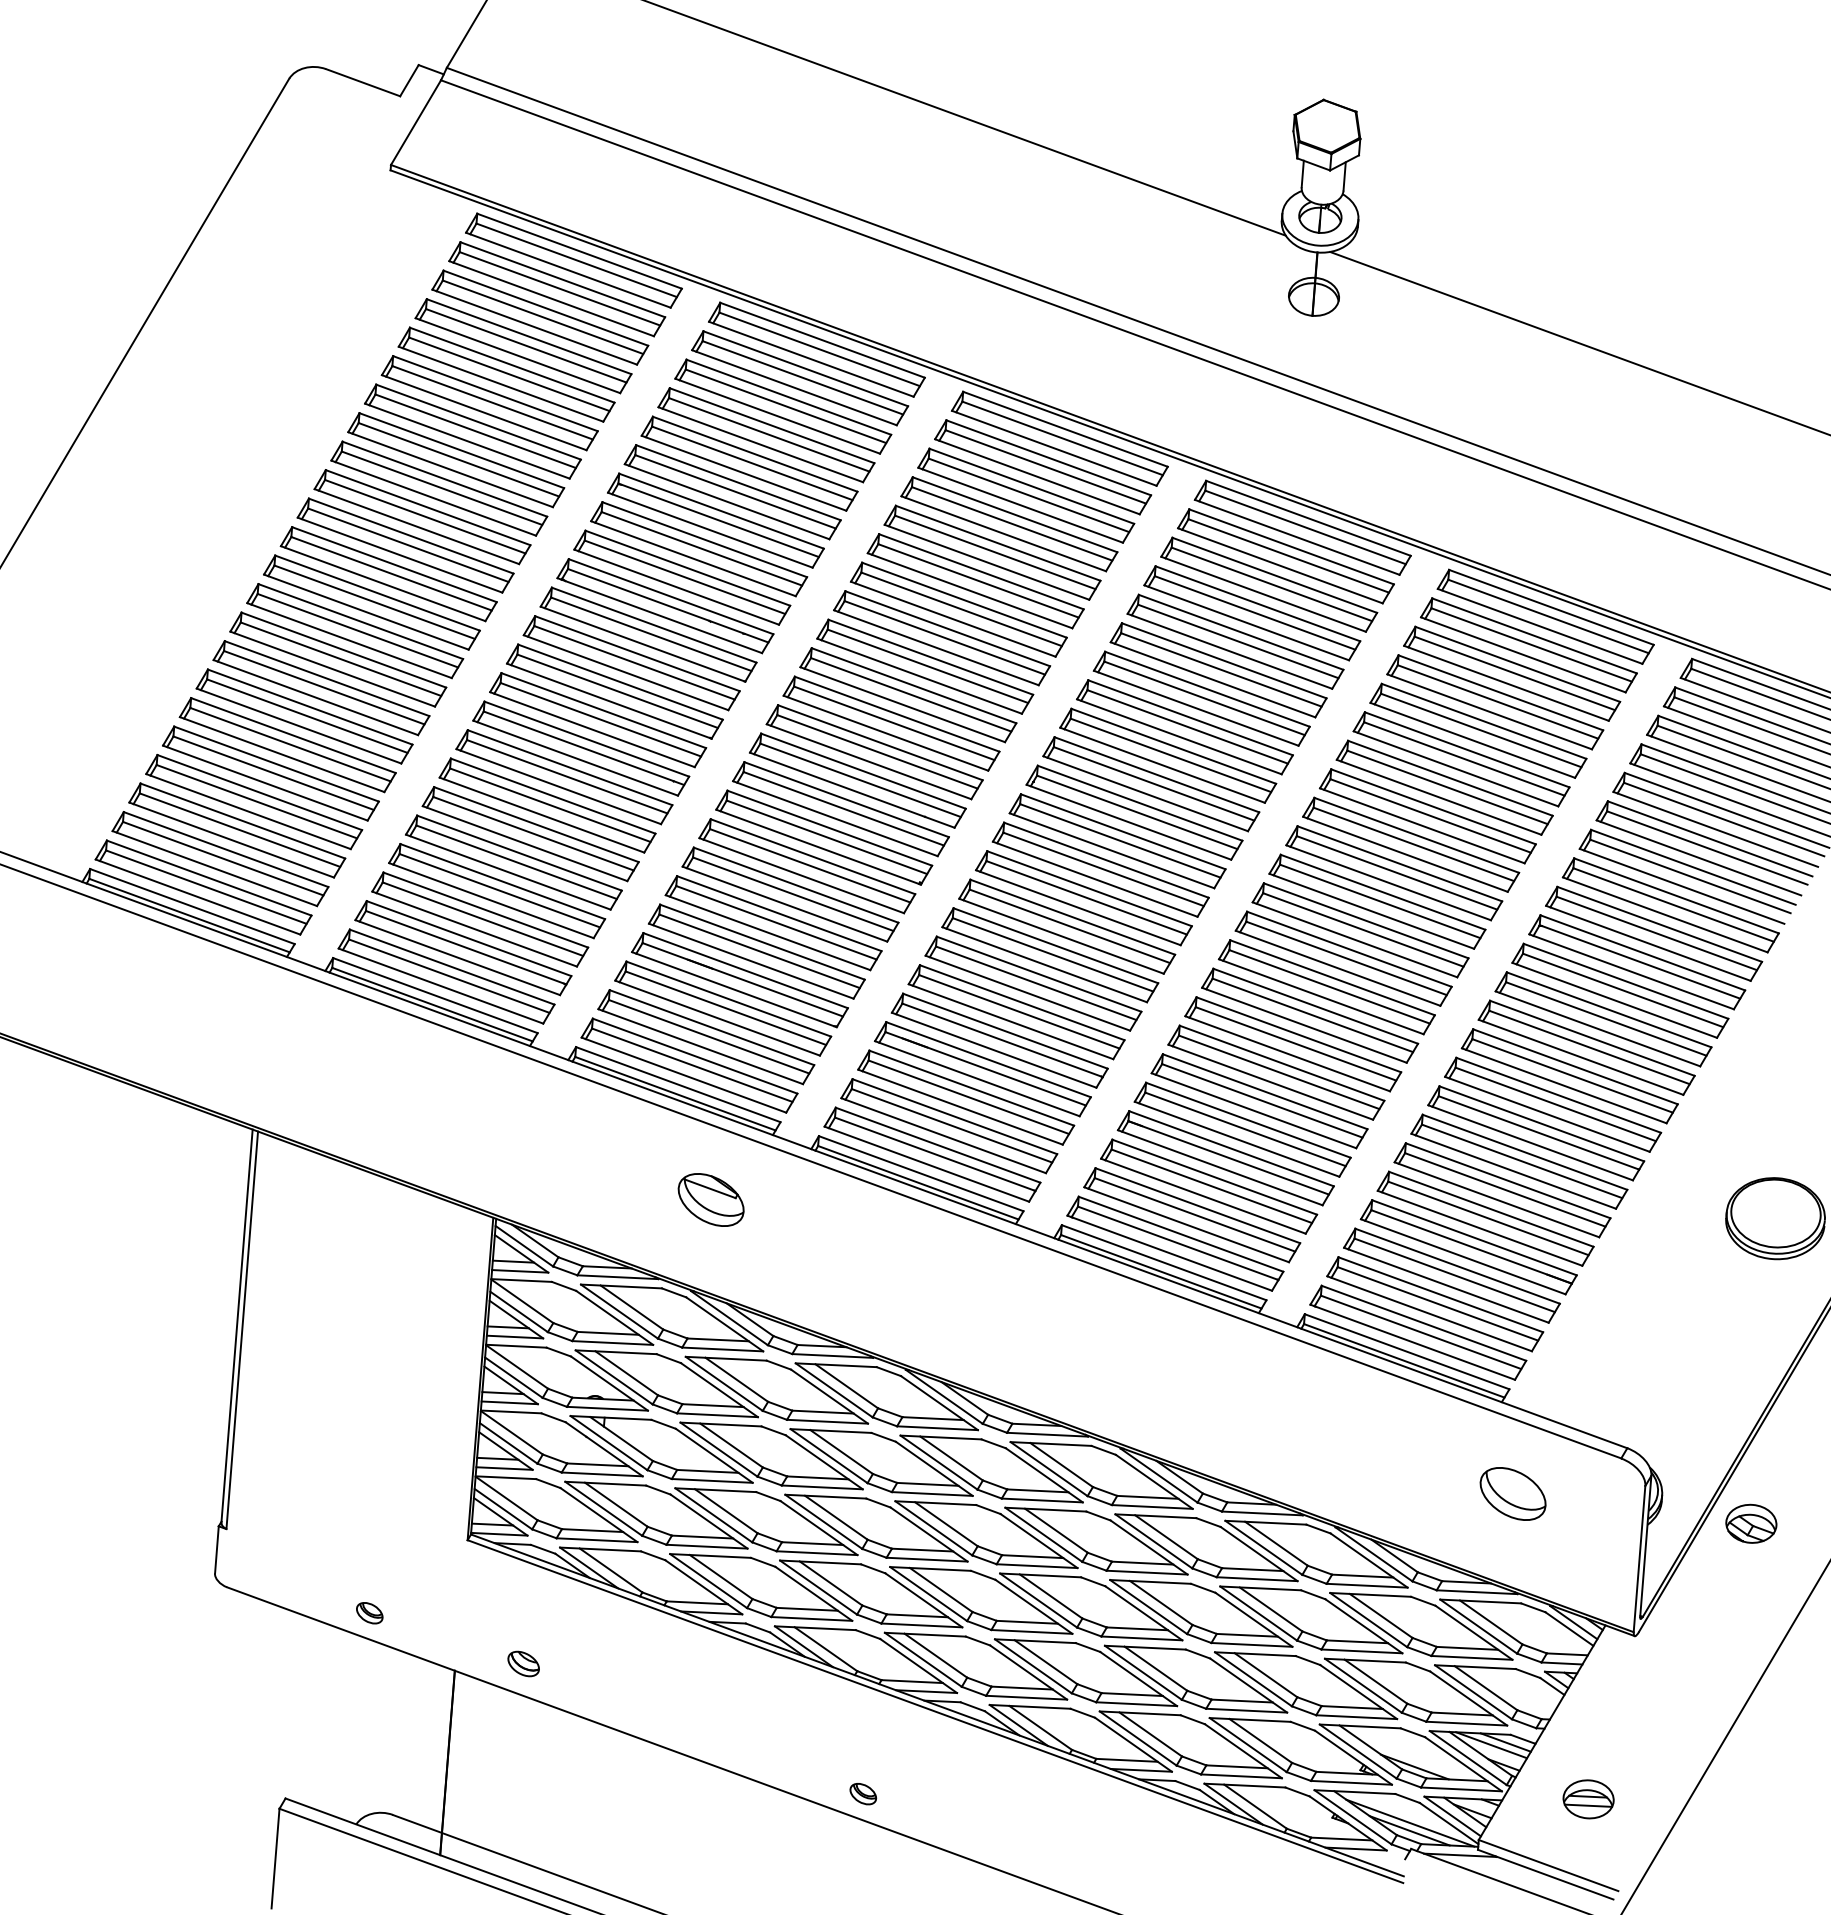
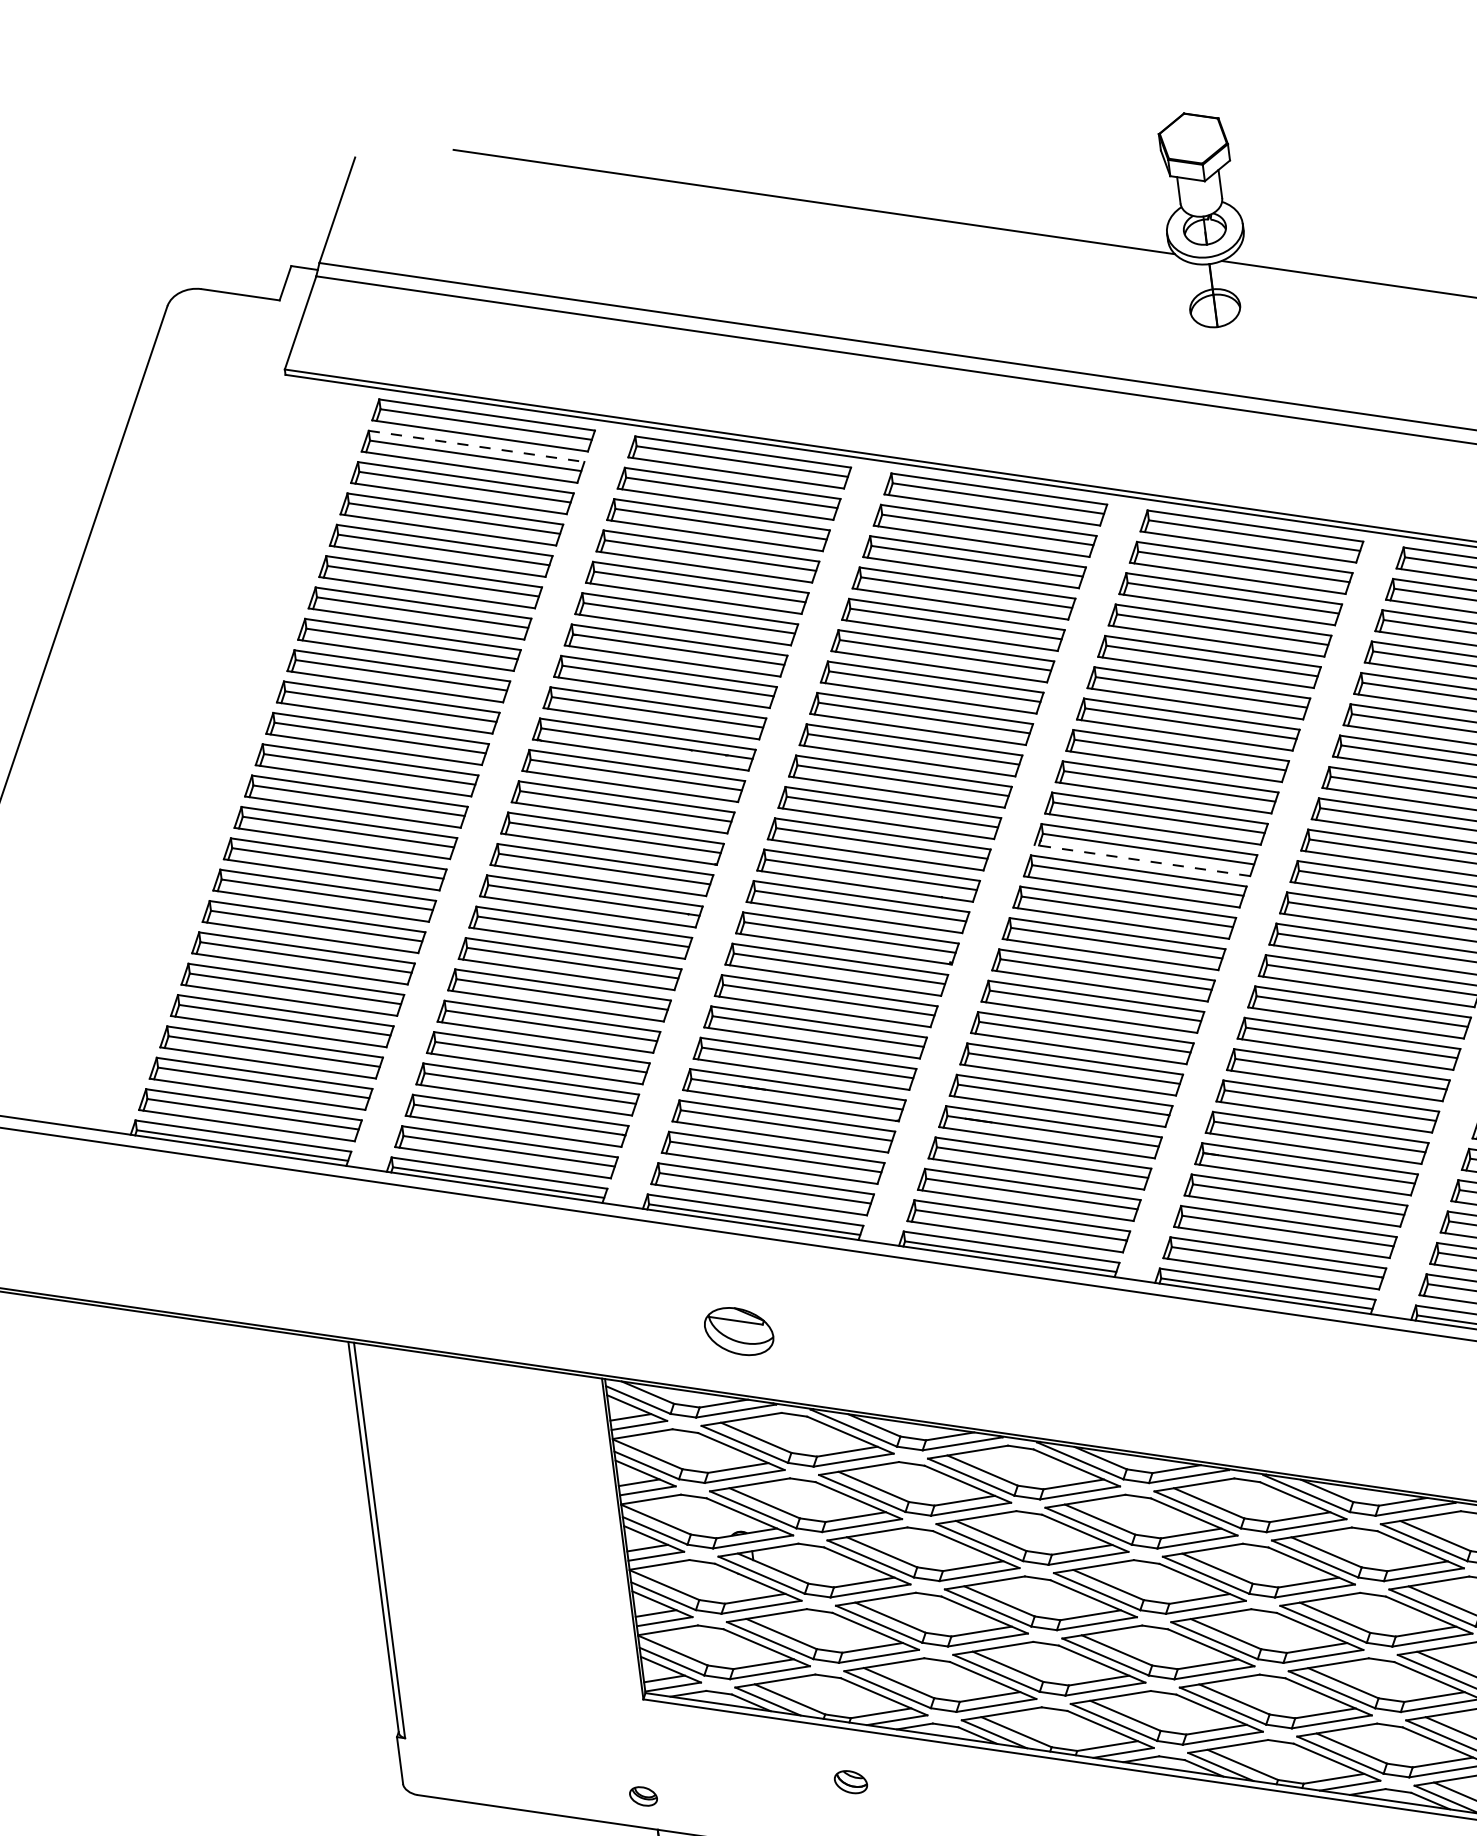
line: (562, 279) -> (476, 446), solid -> dashed
line: (1128, 822) -> (1142, 860), solid -> dashed
part: (710, 1199) -> (738, 1331), moved
part: (369, 1613) -> (643, 1796), moved
part: (523, 1663) -> (850, 1781), moved

